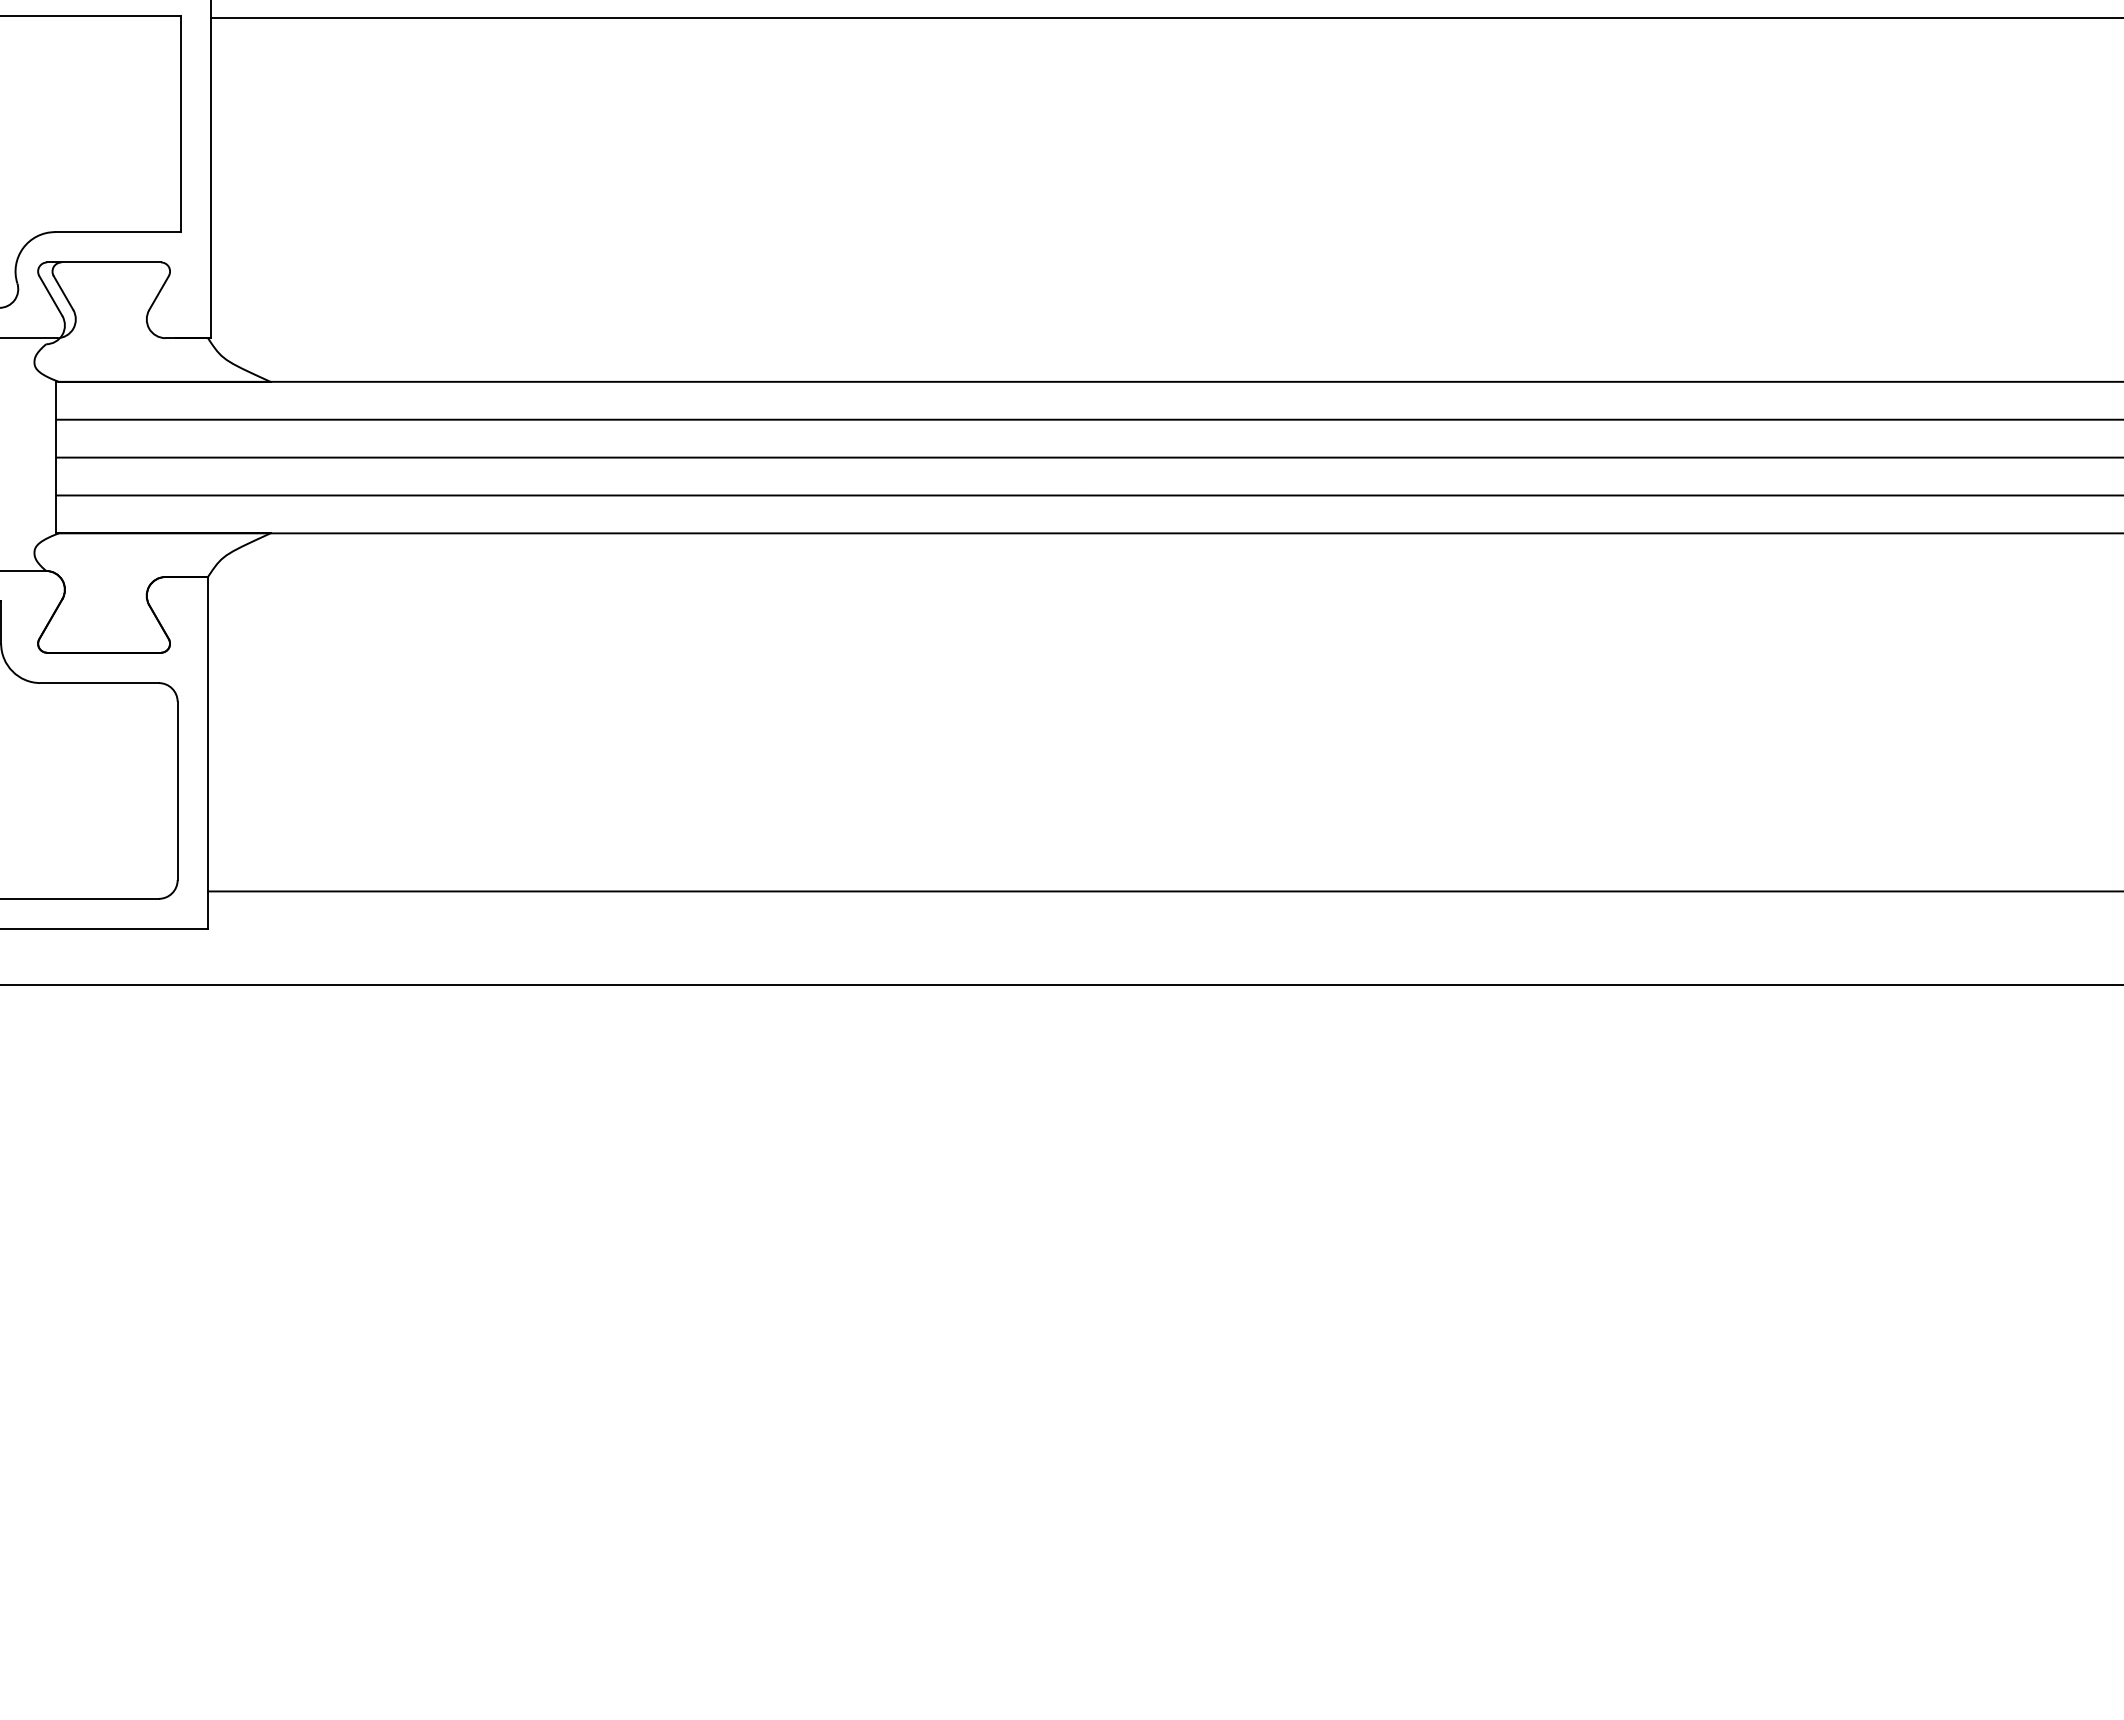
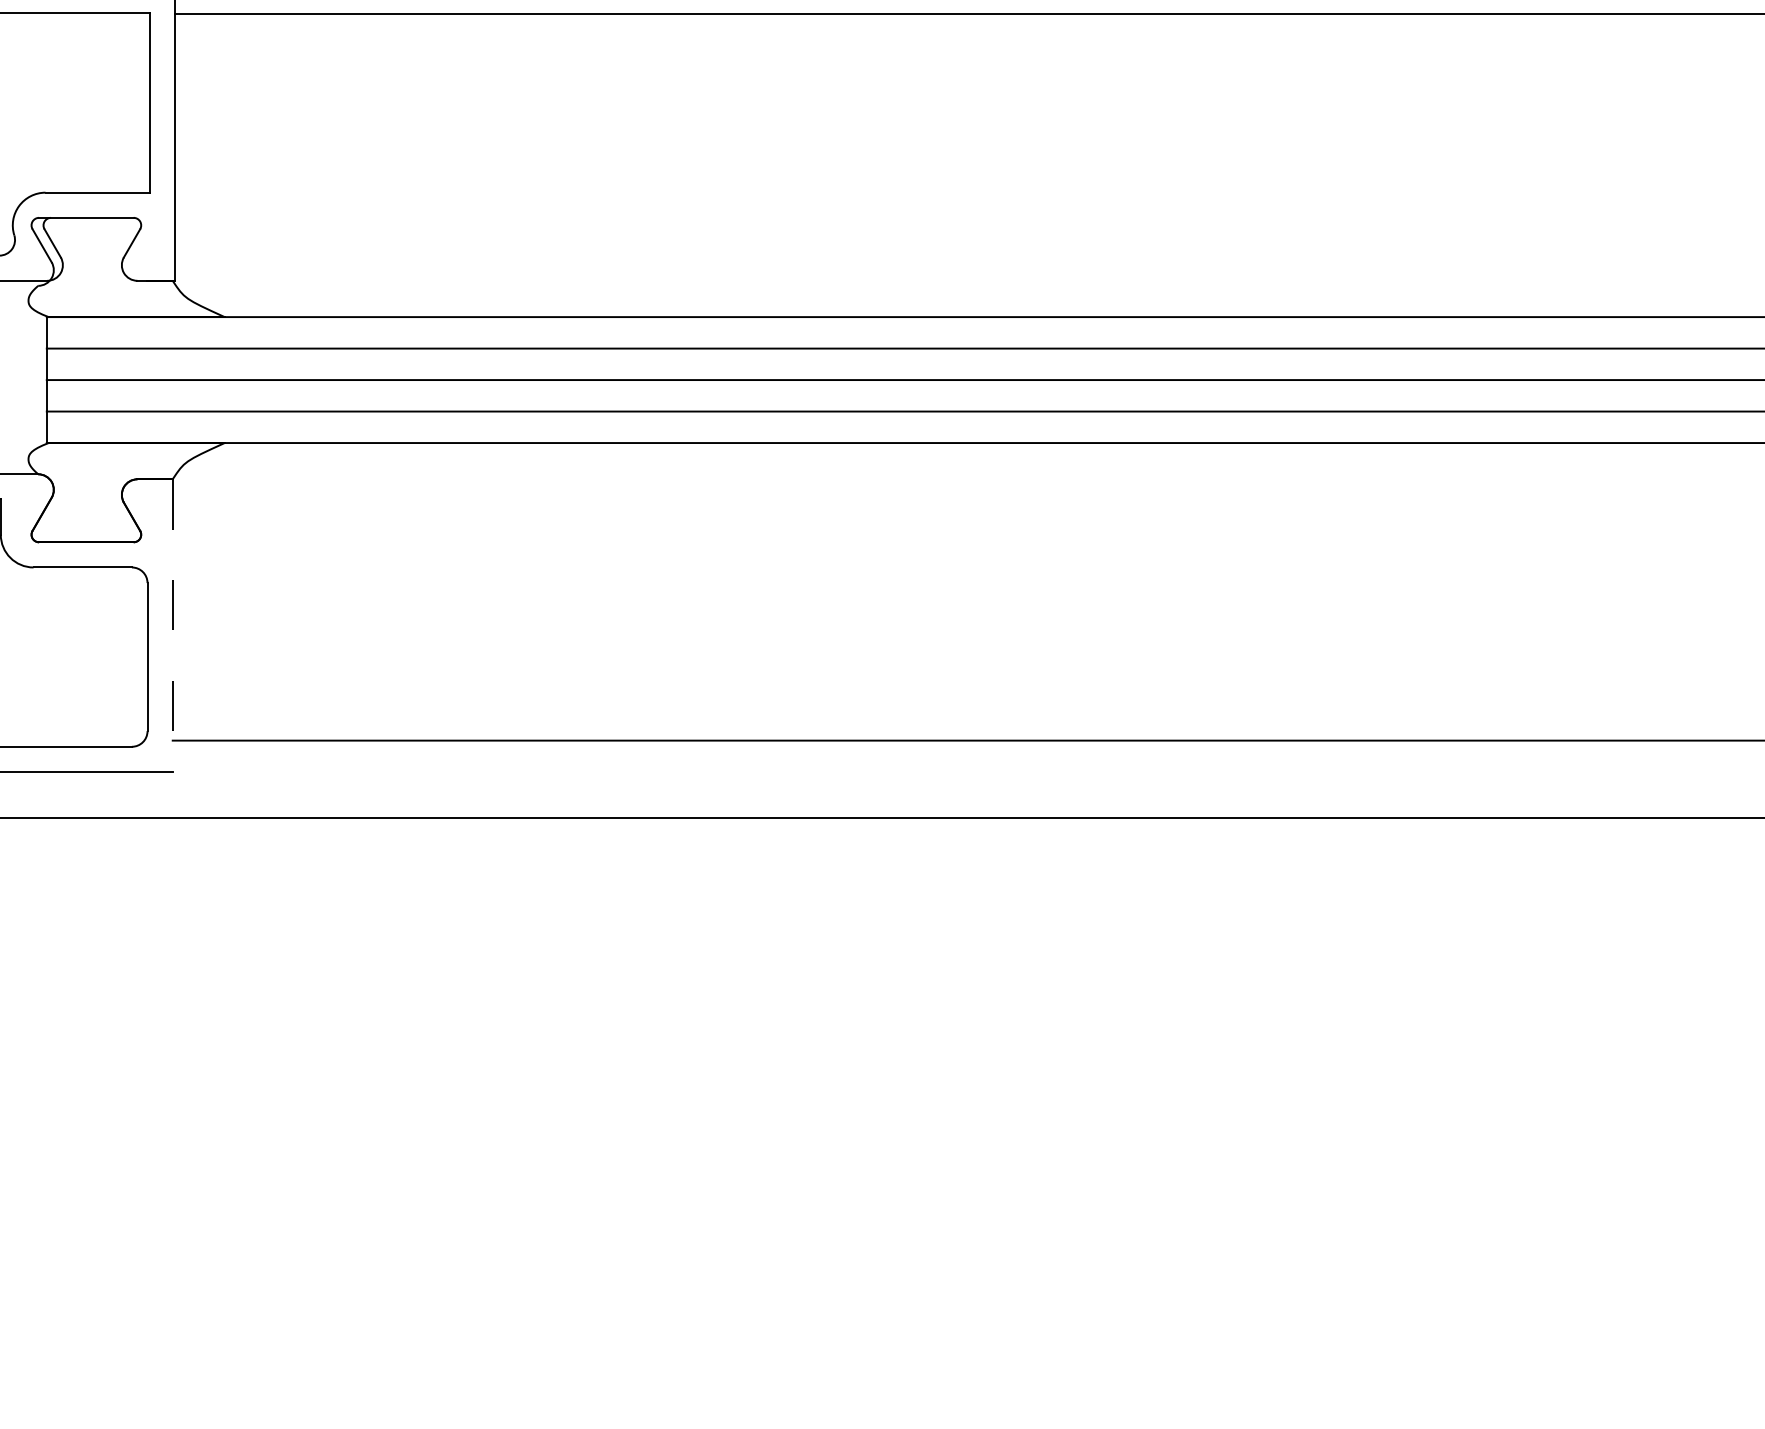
line: (207, 753) -> (172, 625), solid -> dashed

